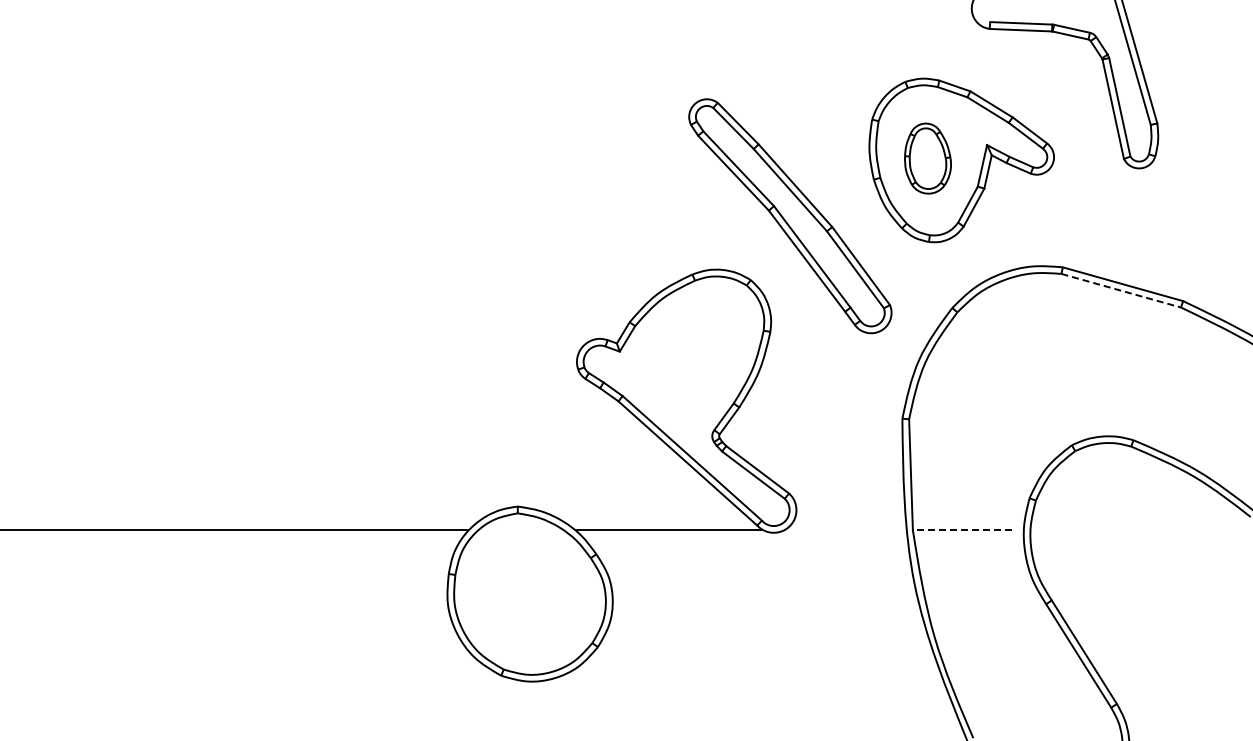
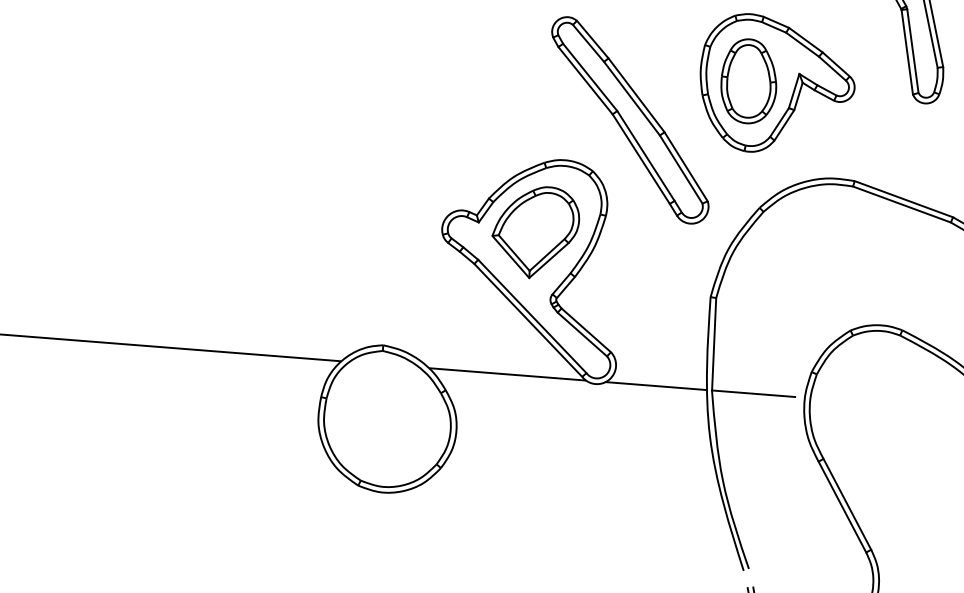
part: (927, 158) -> (748, 81), size x1.43
line: (1121, 290) -> (902, 204), dashed -> solid
part: (687, 357) -> (534, 231), added
line: (845, 529) -> (655, 386), added
line: (962, 529) -> (753, 393), dashed -> solid

